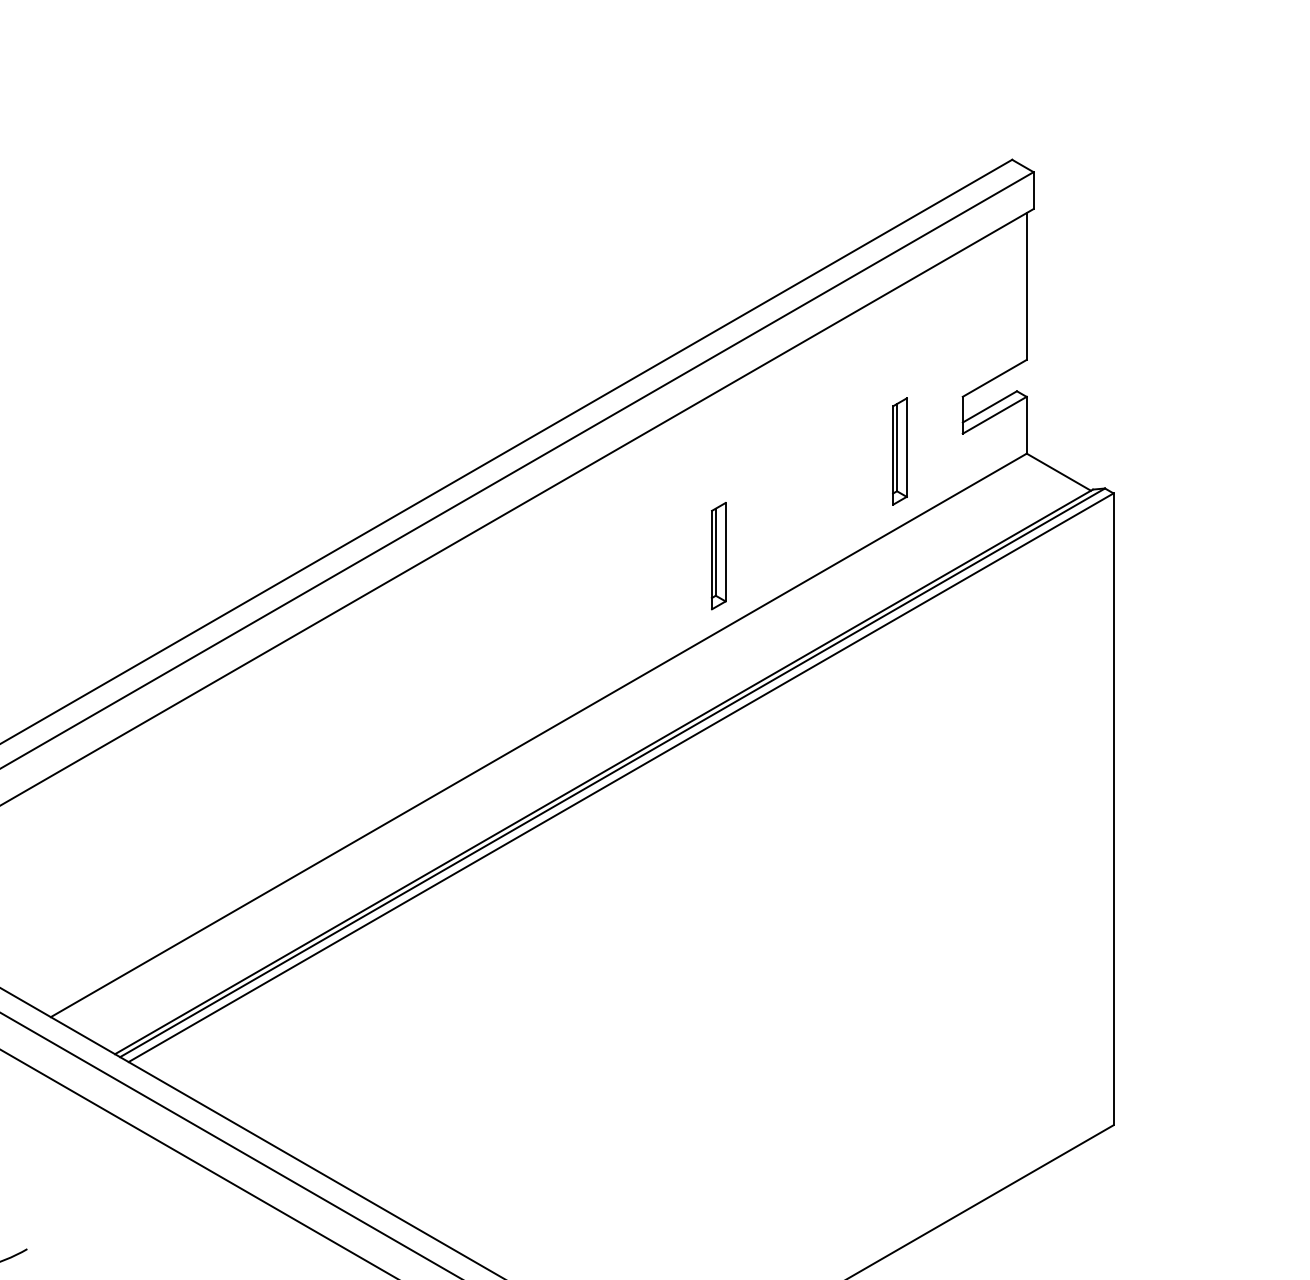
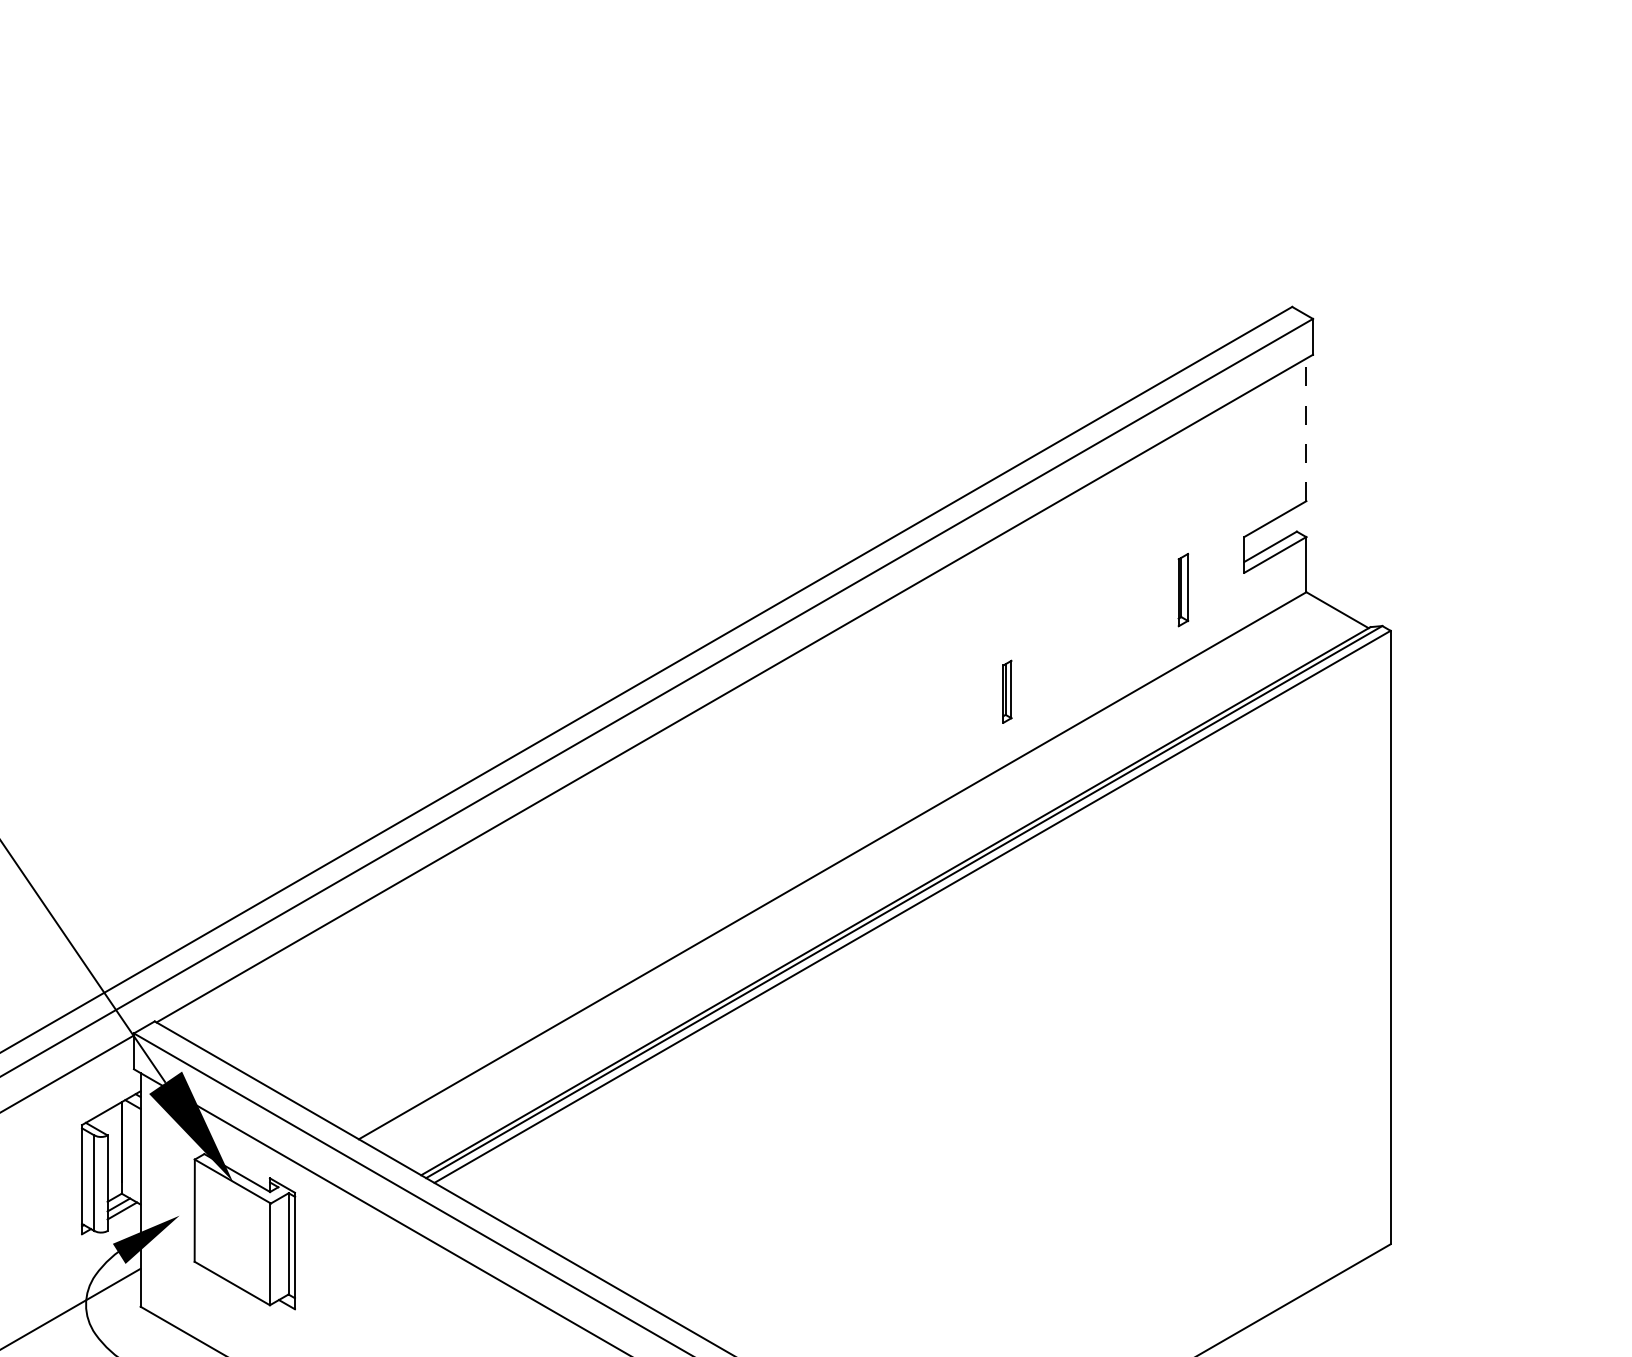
line: (1026, 286) -> (1306, 429), solid -> dashed
part: (900, 450) -> (1183, 589), size x0.7
part: (718, 555) -> (1007, 691), size x0.6

